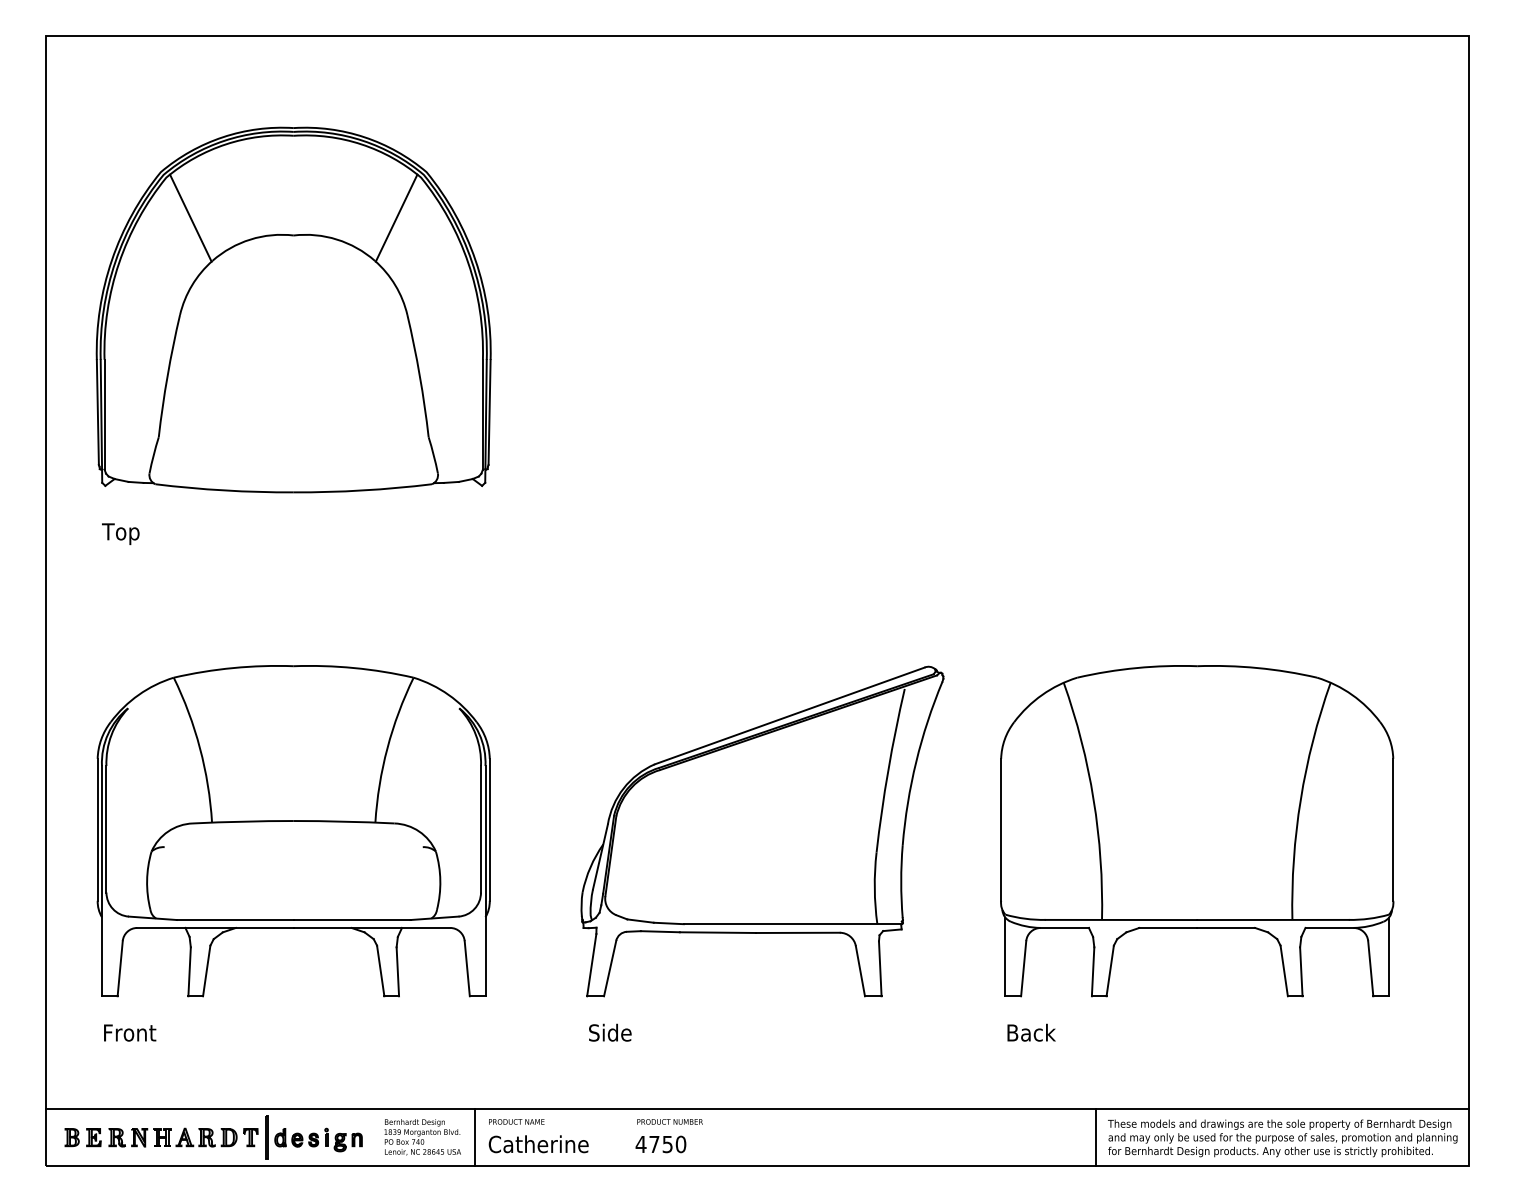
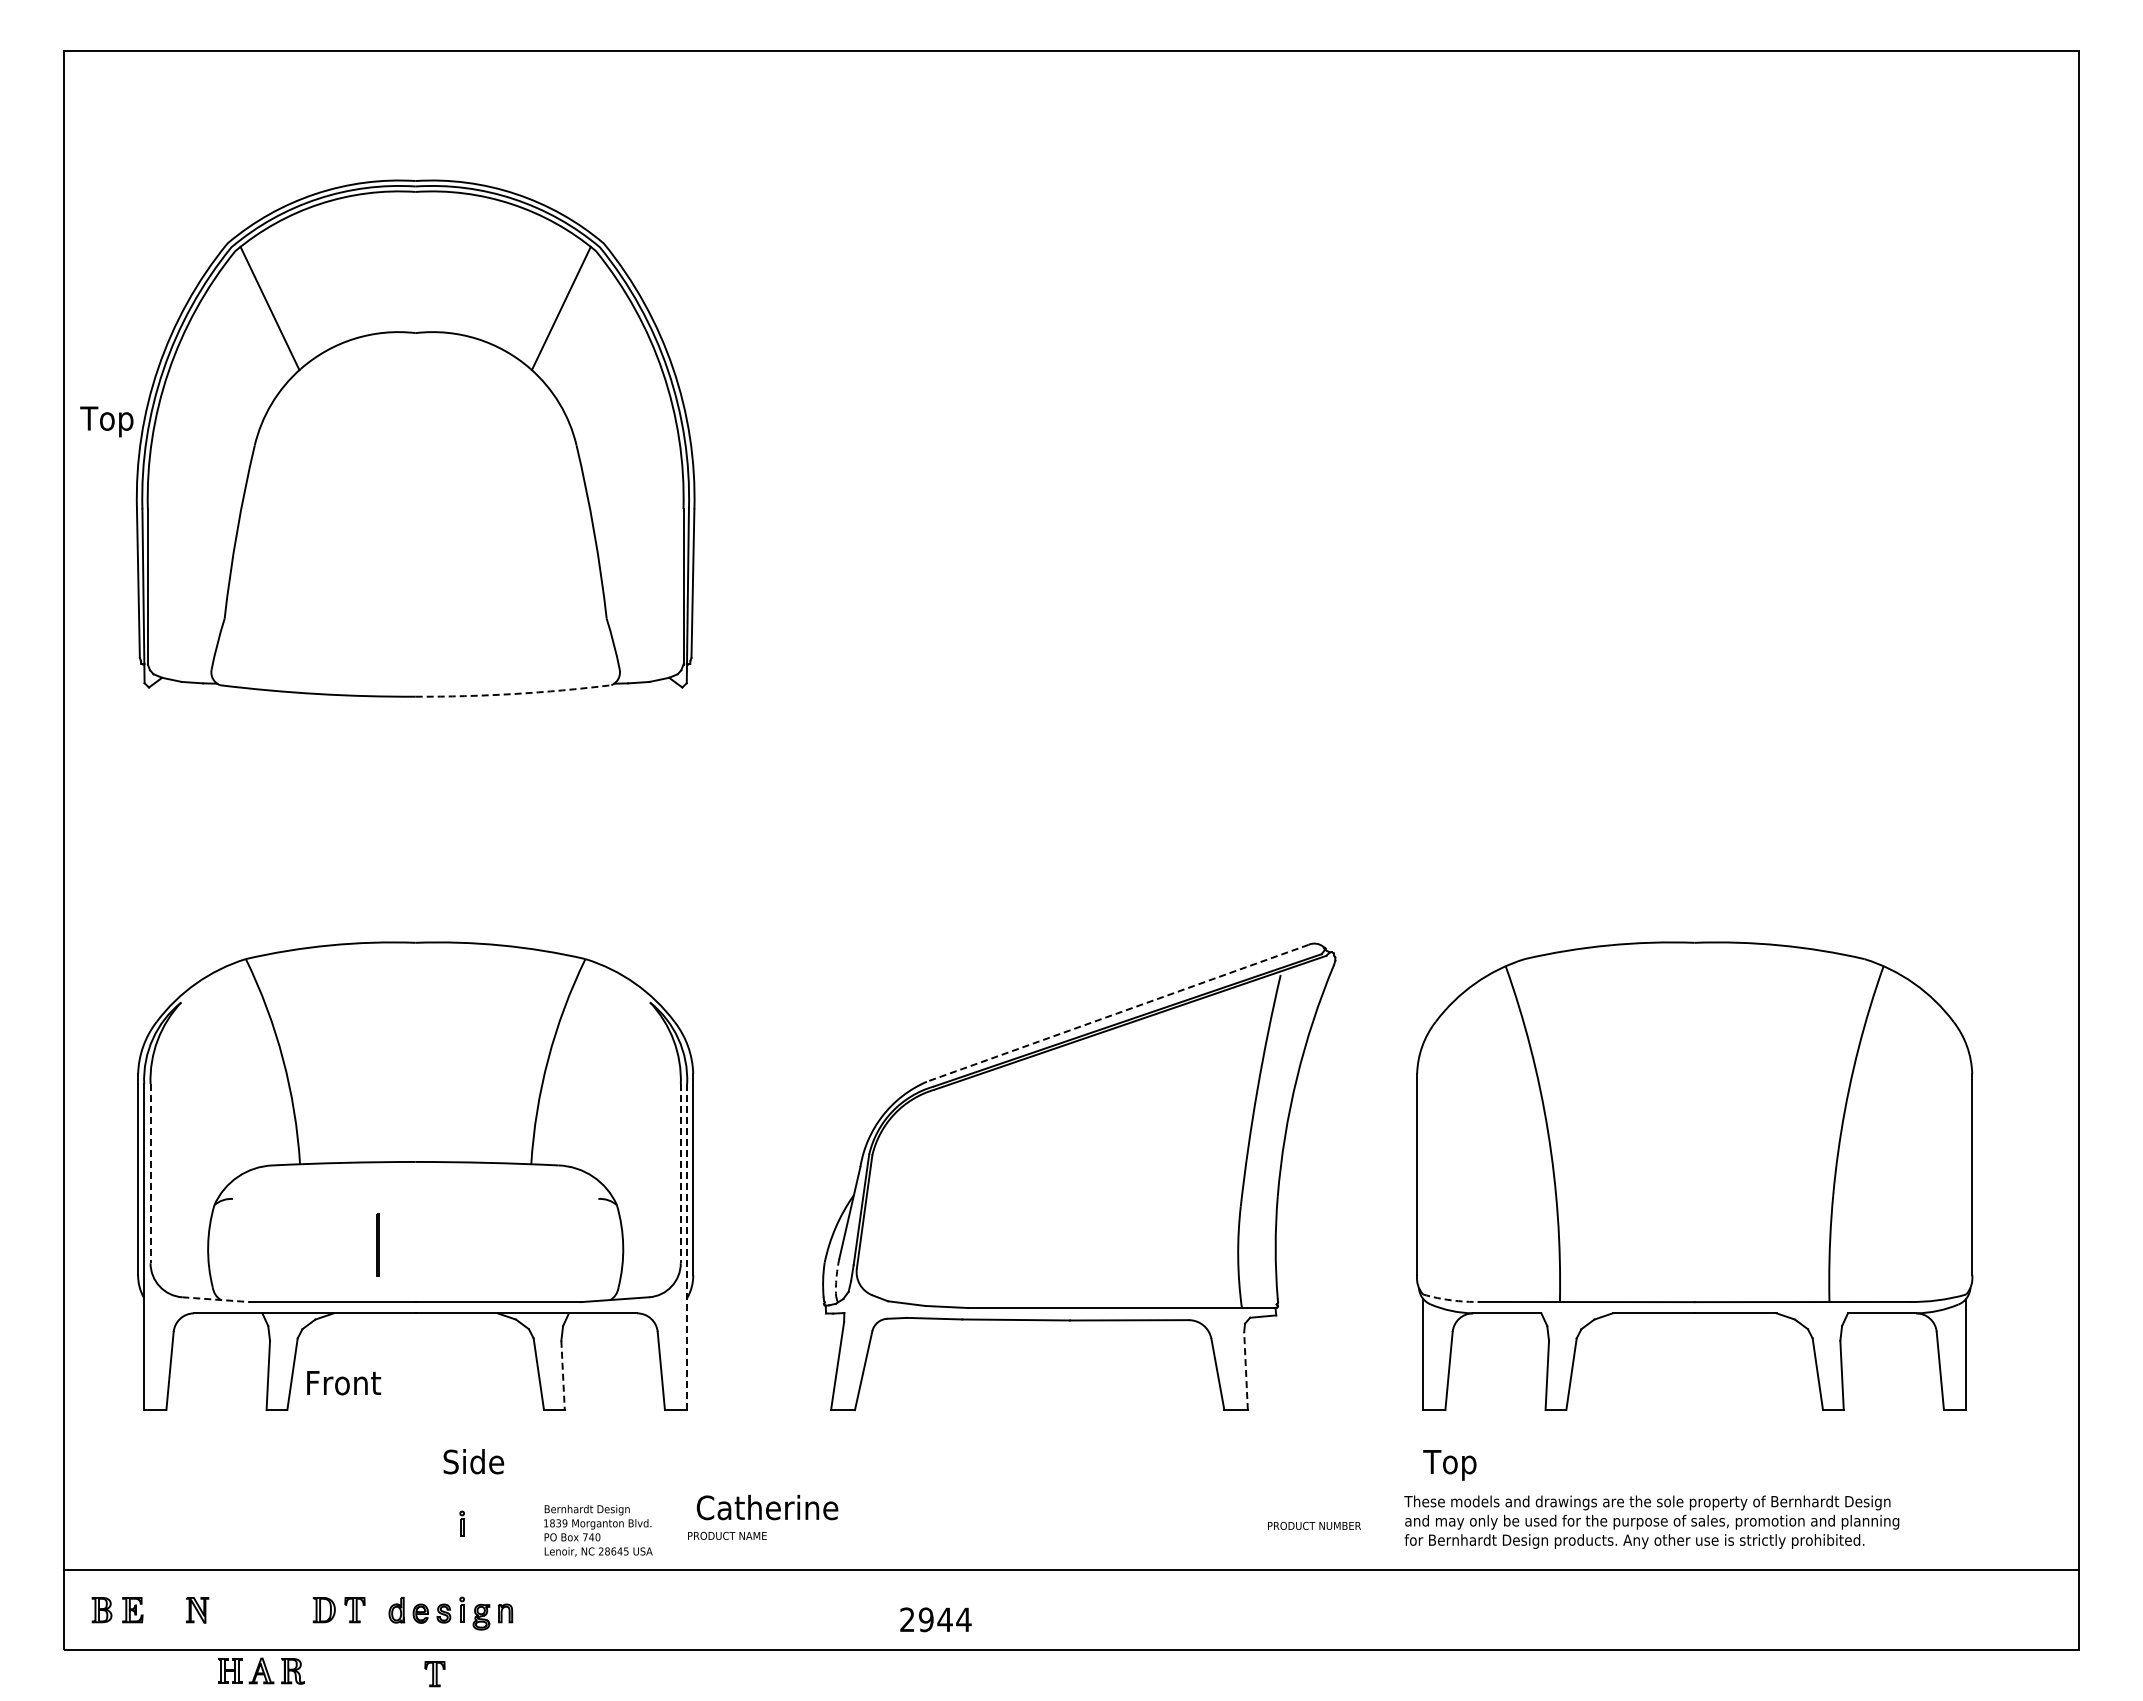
arc: (362, 490) -> (513, 694), solid -> dashed
text: (120, 533) -> (106, 421), moved
line: (789, 716) -> (1117, 1013), solid -> dashed
line: (106, 829) -> (150, 1173), solid -> dashed
line: (480, 829) -> (680, 1173), solid -> dashed
line: (485, 881) -> (687, 1247), solid -> dashed
arc: (590, 901) -> (836, 1276), solid -> dashed
line: (153, 918) -> (216, 1299), solid -> dashed
arc: (1025, 918) -> (1451, 1300), solid -> dashed
line: (880, 969) -> (1246, 1371), solid -> dashed
line: (398, 971) -> (563, 1375), solid -> dashed
text: (610, 1032) -> (473, 1461), moved
text: (130, 1033) -> (344, 1383), moved
text: (1030, 1034) -> (1458, 1464), Back -> Top
part: (326, 1076) -> (461, 1523), added
text: (516, 1121) -> (727, 1535), moved
text: (670, 1121) -> (1314, 1525), moved
part: (117, 1137) -> (165, 1610), removed
part: (184, 1137) -> (261, 1670), moved
line: (266, 1137) -> (377, 1244), moved
text: (422, 1137) -> (598, 1530), moved
line: (474, 1137) -> (671, 1609), removed
line: (1096, 1137) -> (1551, 1609), removed
text: (1282, 1137) -> (1651, 1521), moved
text: (538, 1144) -> (767, 1507), moved
text: (660, 1144) -> (935, 1619), 4750 -> 2944
part: (307, 1183) -> (434, 1674), added

